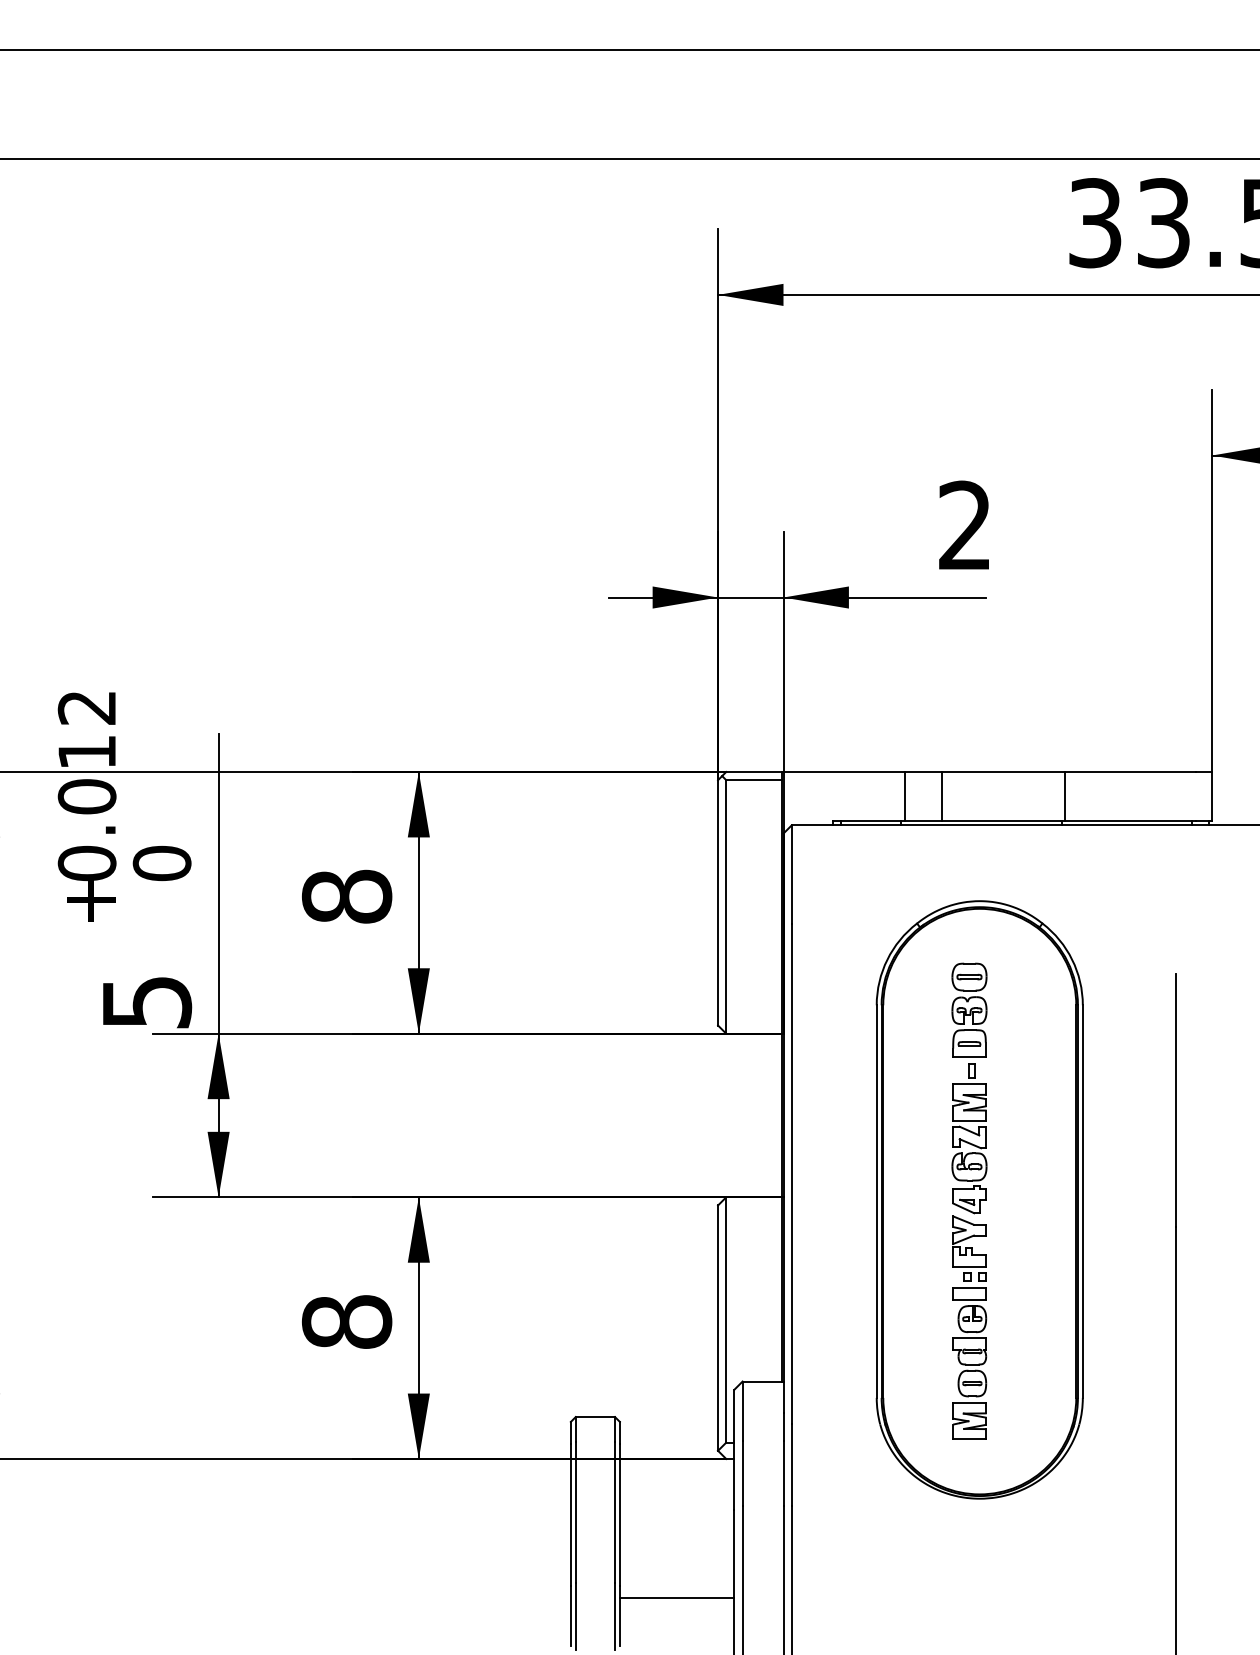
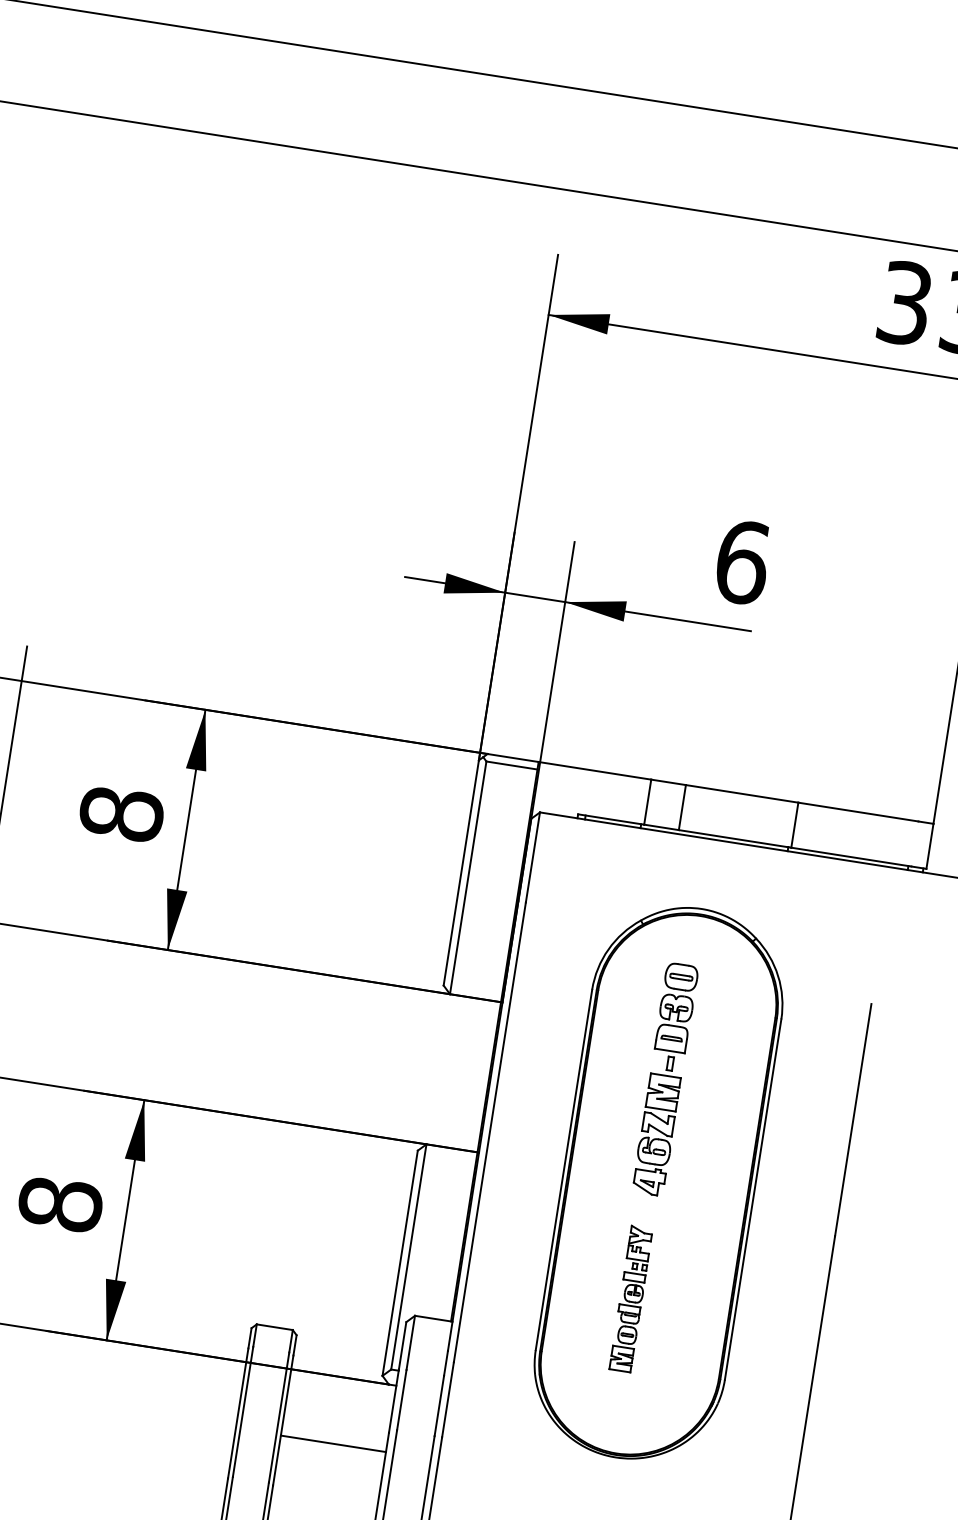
text: (965, 525) -> (742, 562), 2 -> 6
part: (969, 1327) -> (631, 1298), size x0.7
line: (676, 1598) -> (332, 1443), moved

